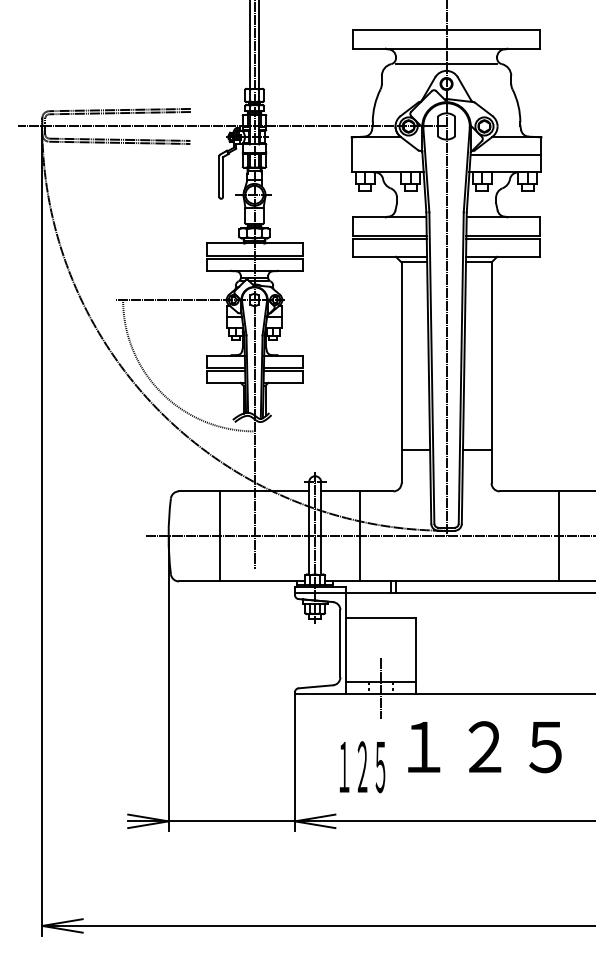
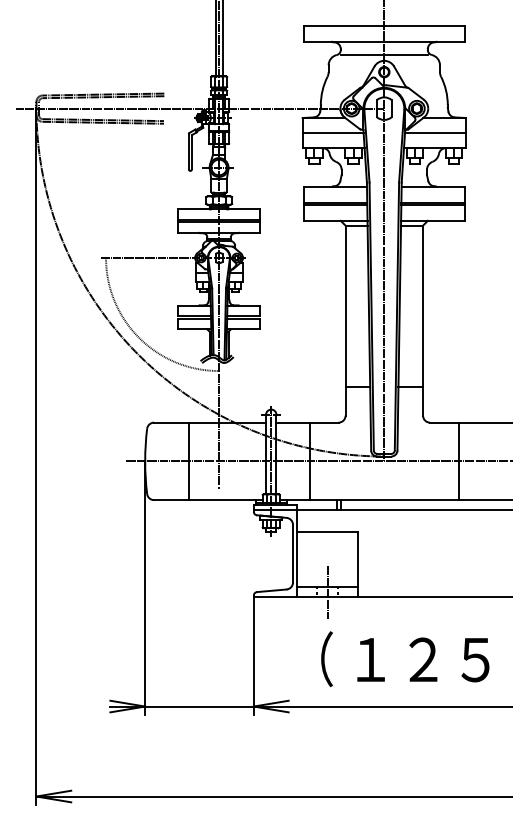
line: (386, 154) -> (332, 132), added
line: (559, 536) -> (459, 461), moved
text: (484, 747) -> (422, 660), moved
text: (362, 765) -> (311, 658), １２５ -> （

